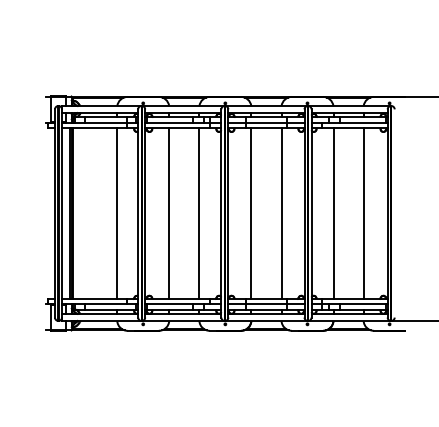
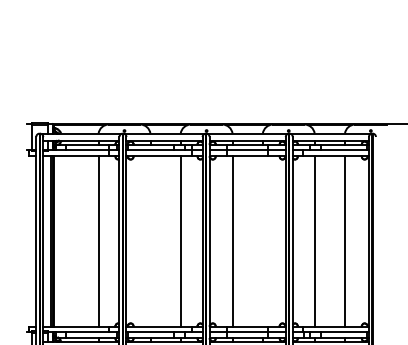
line: (169, 213) -> (150, 241), removed
line: (281, 213) -> (262, 241), removed

